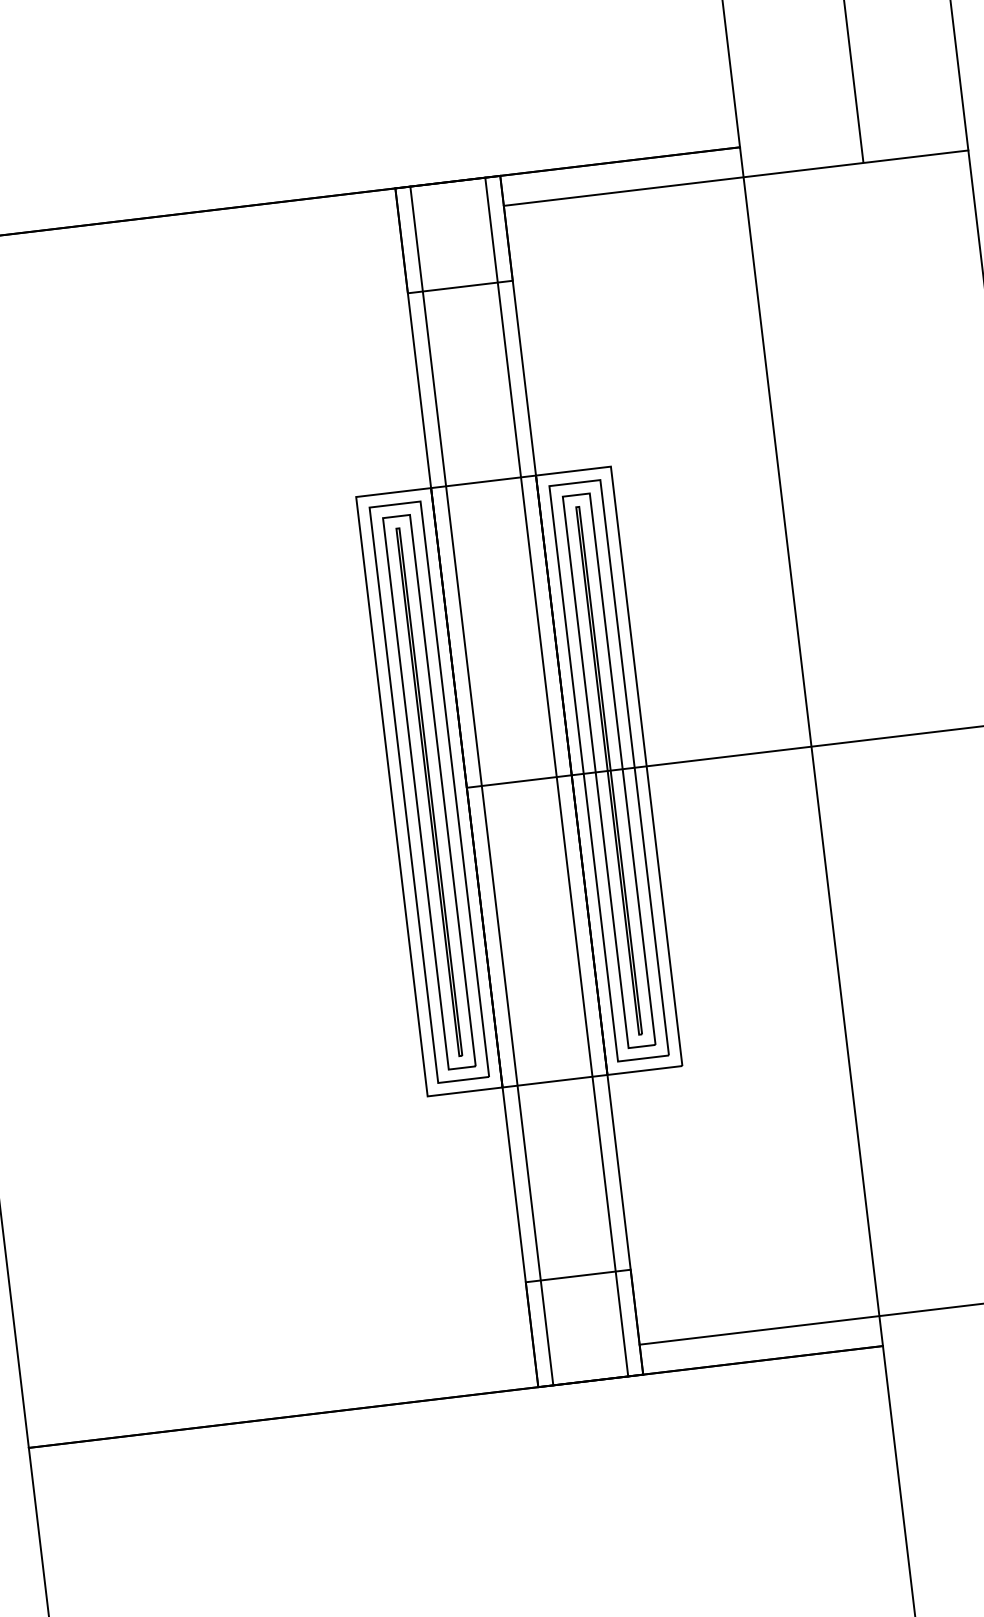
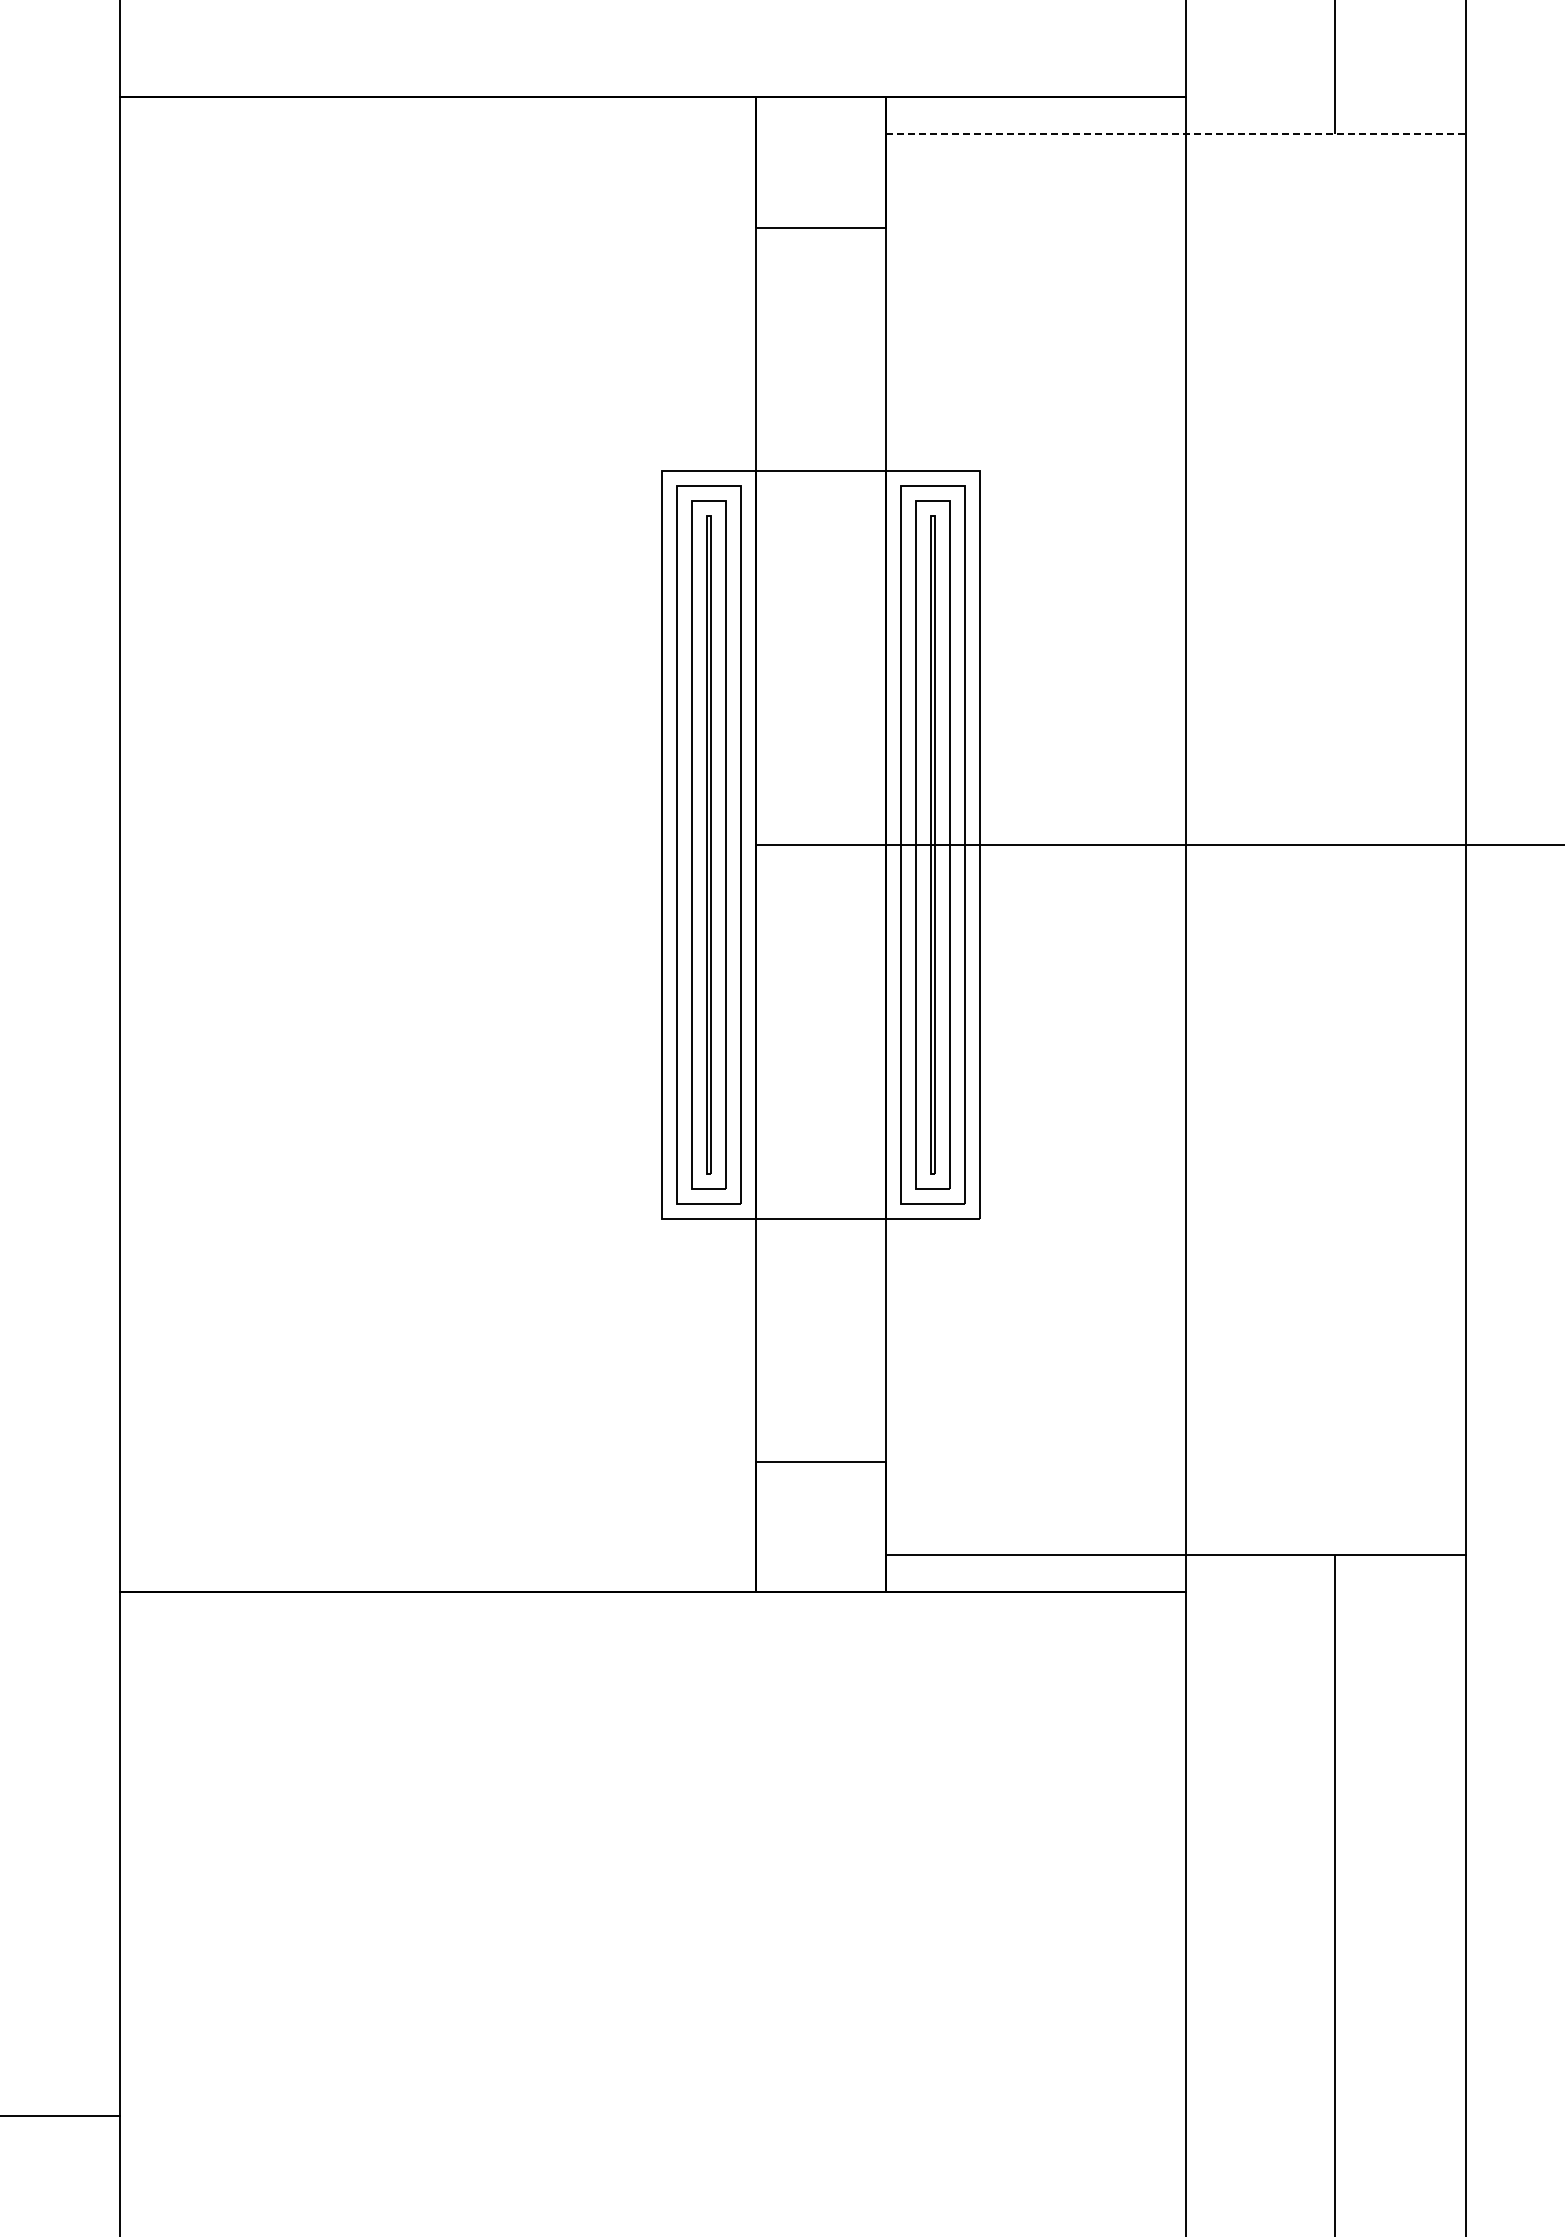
line: (736, 178) -> (1176, 134), solid -> dashed
line: (556, 776) -> (867, 844), removed
line: (481, 785) -> (774, 844), removed

